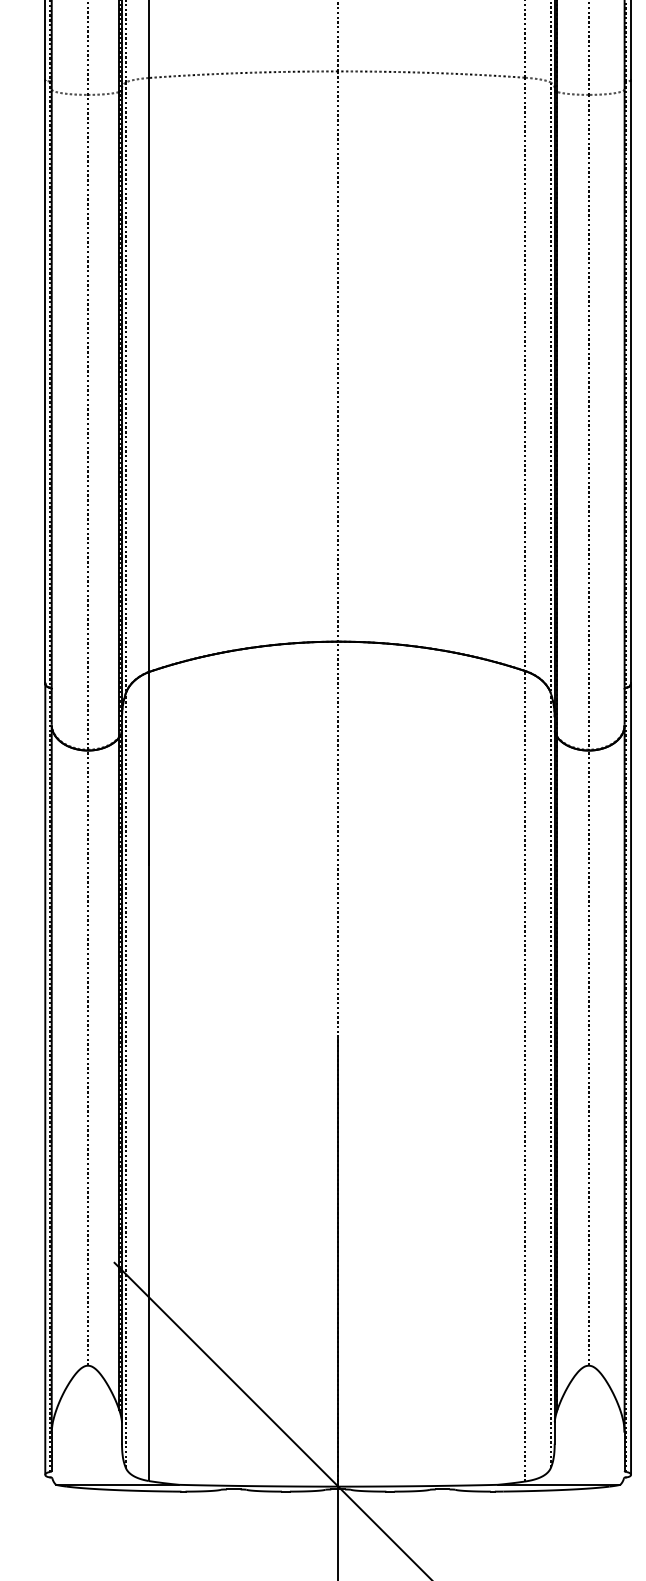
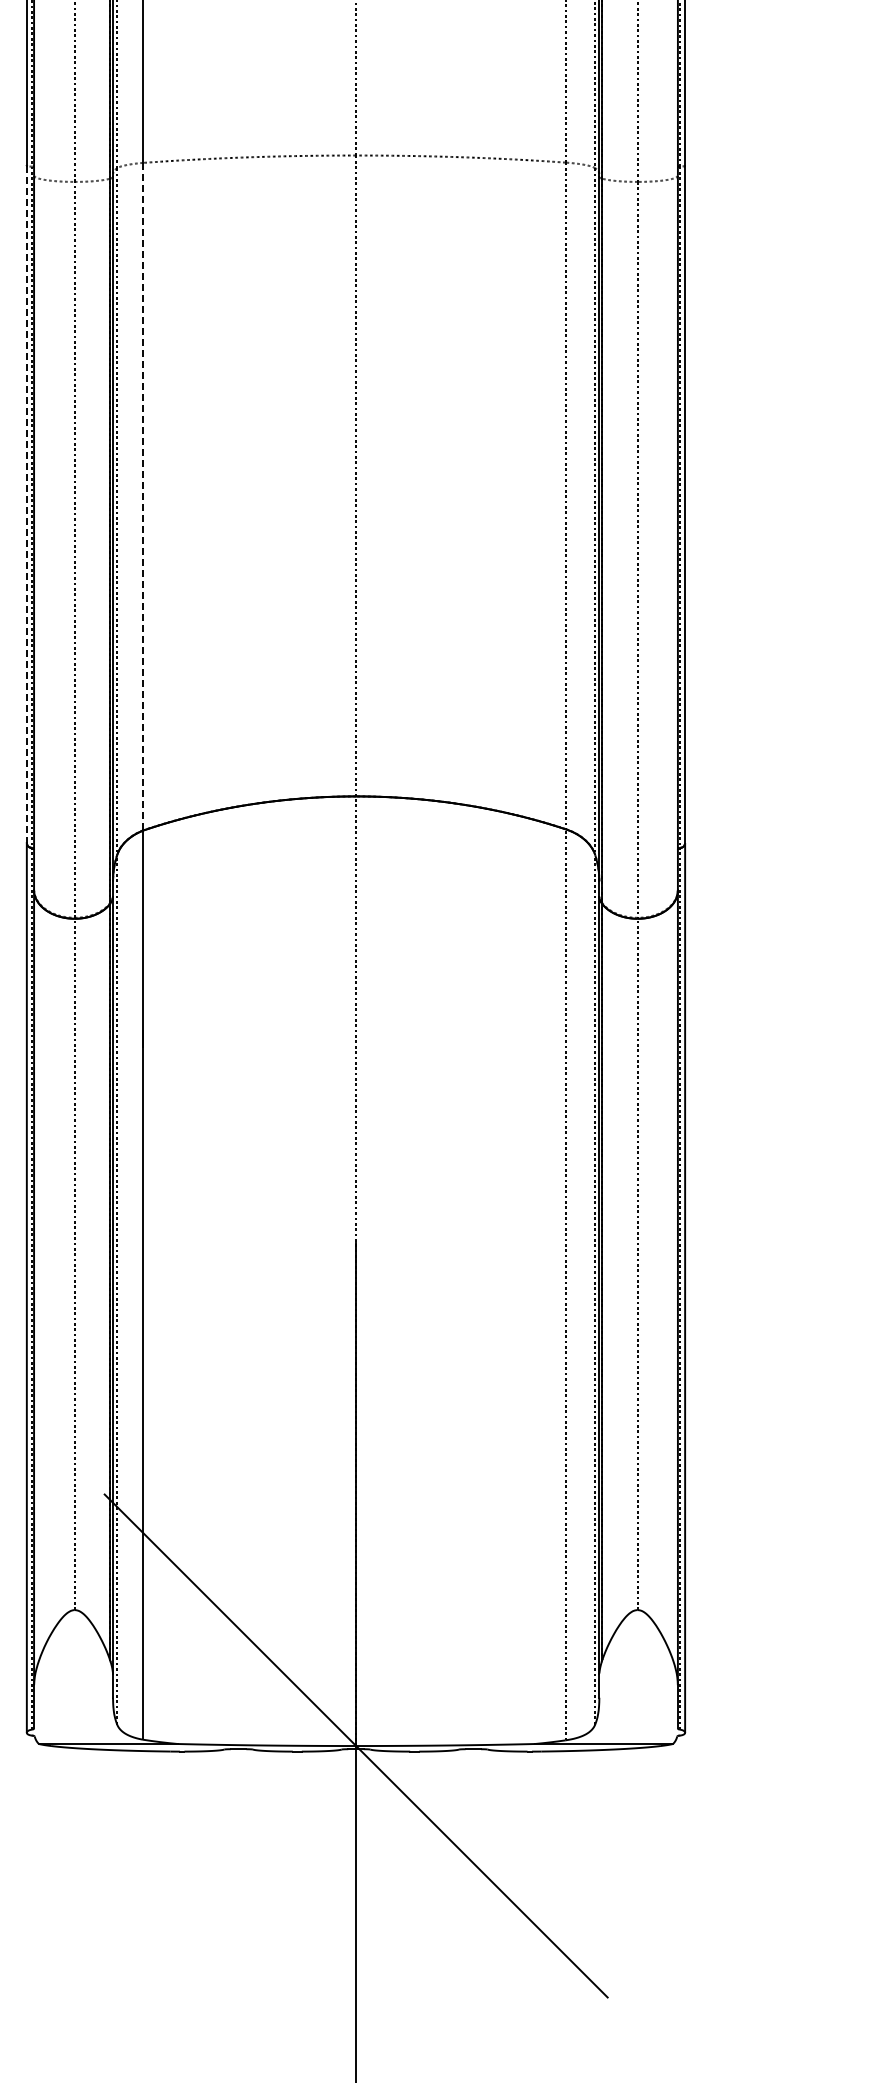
line: (148, 374) -> (142, 496), solid -> dashed
line: (44, 381) -> (26, 504), solid -> dashed

